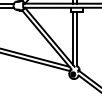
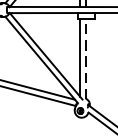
line: (77, 38) -> (86, 58), solid -> dashed

